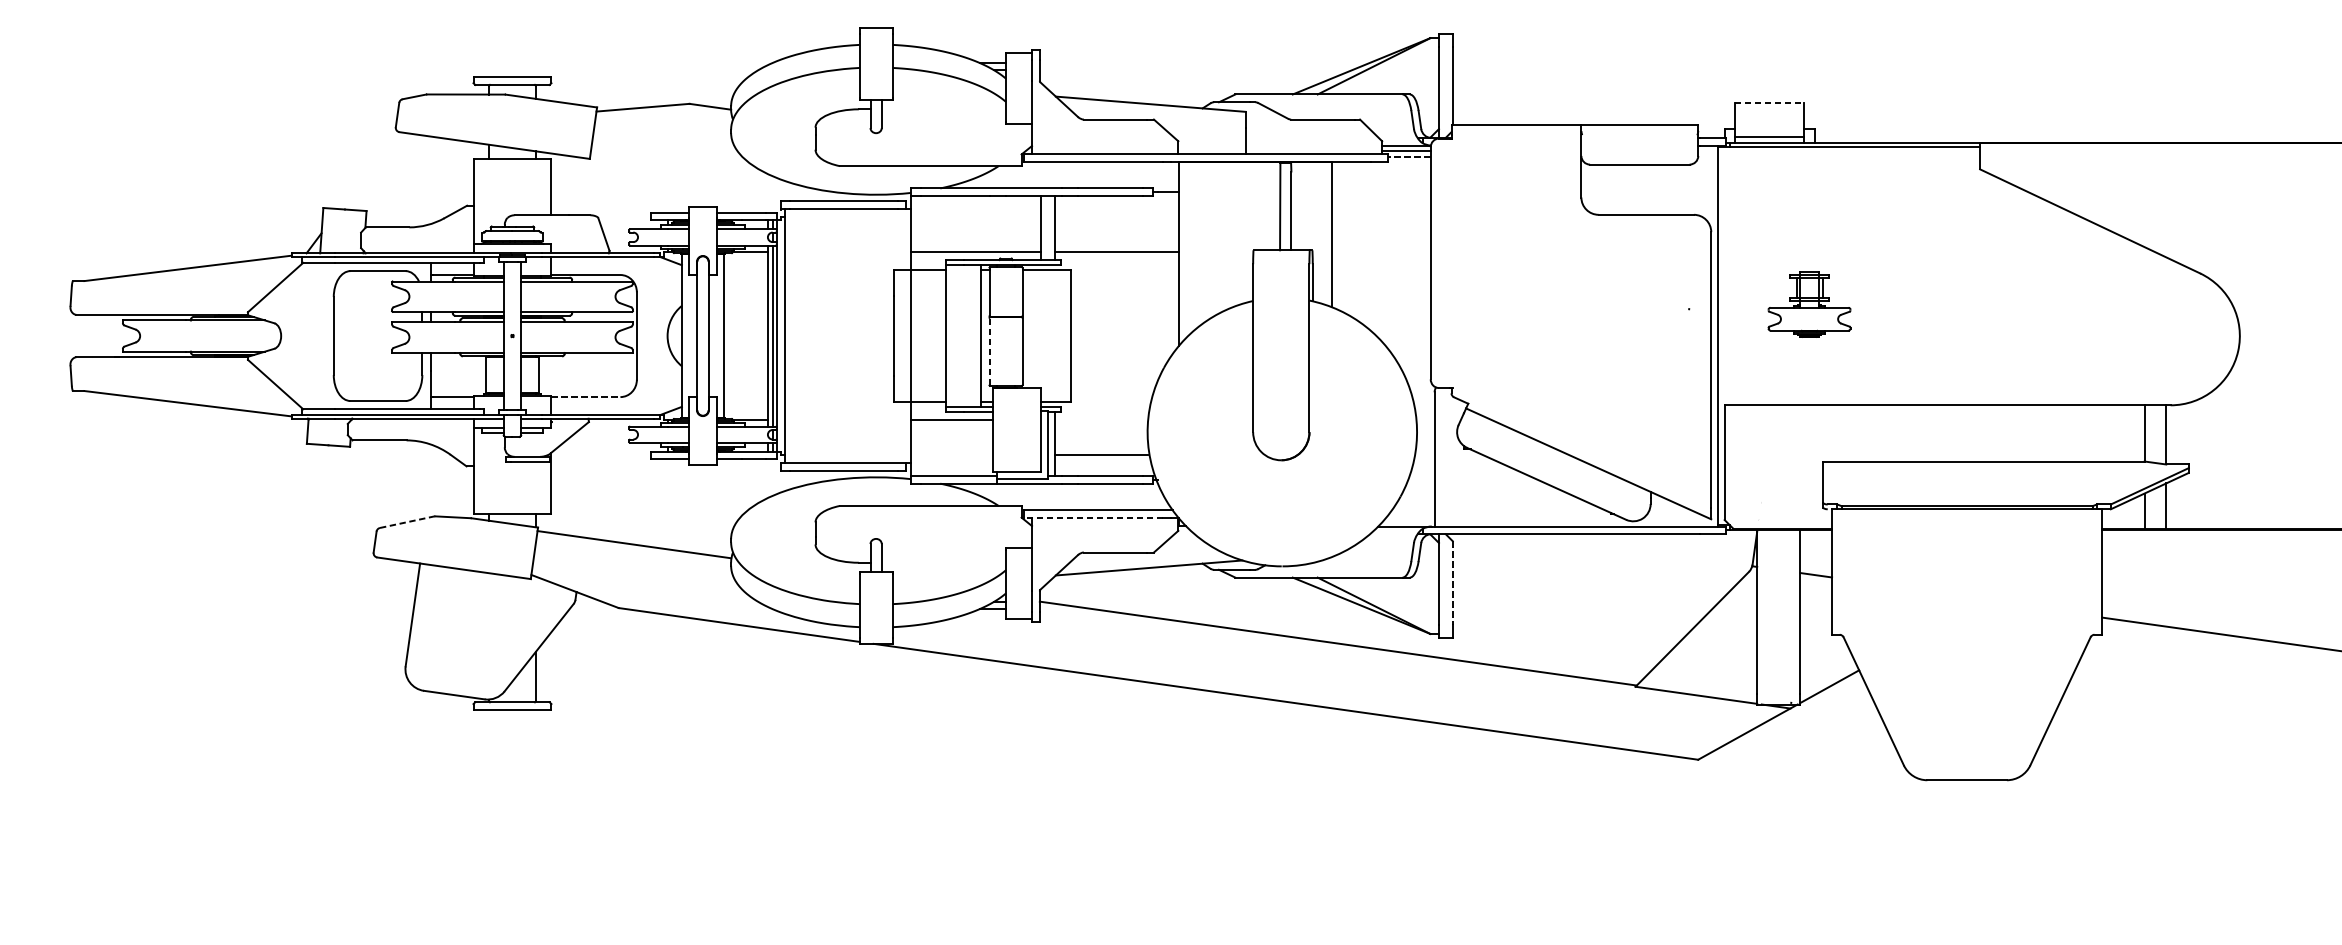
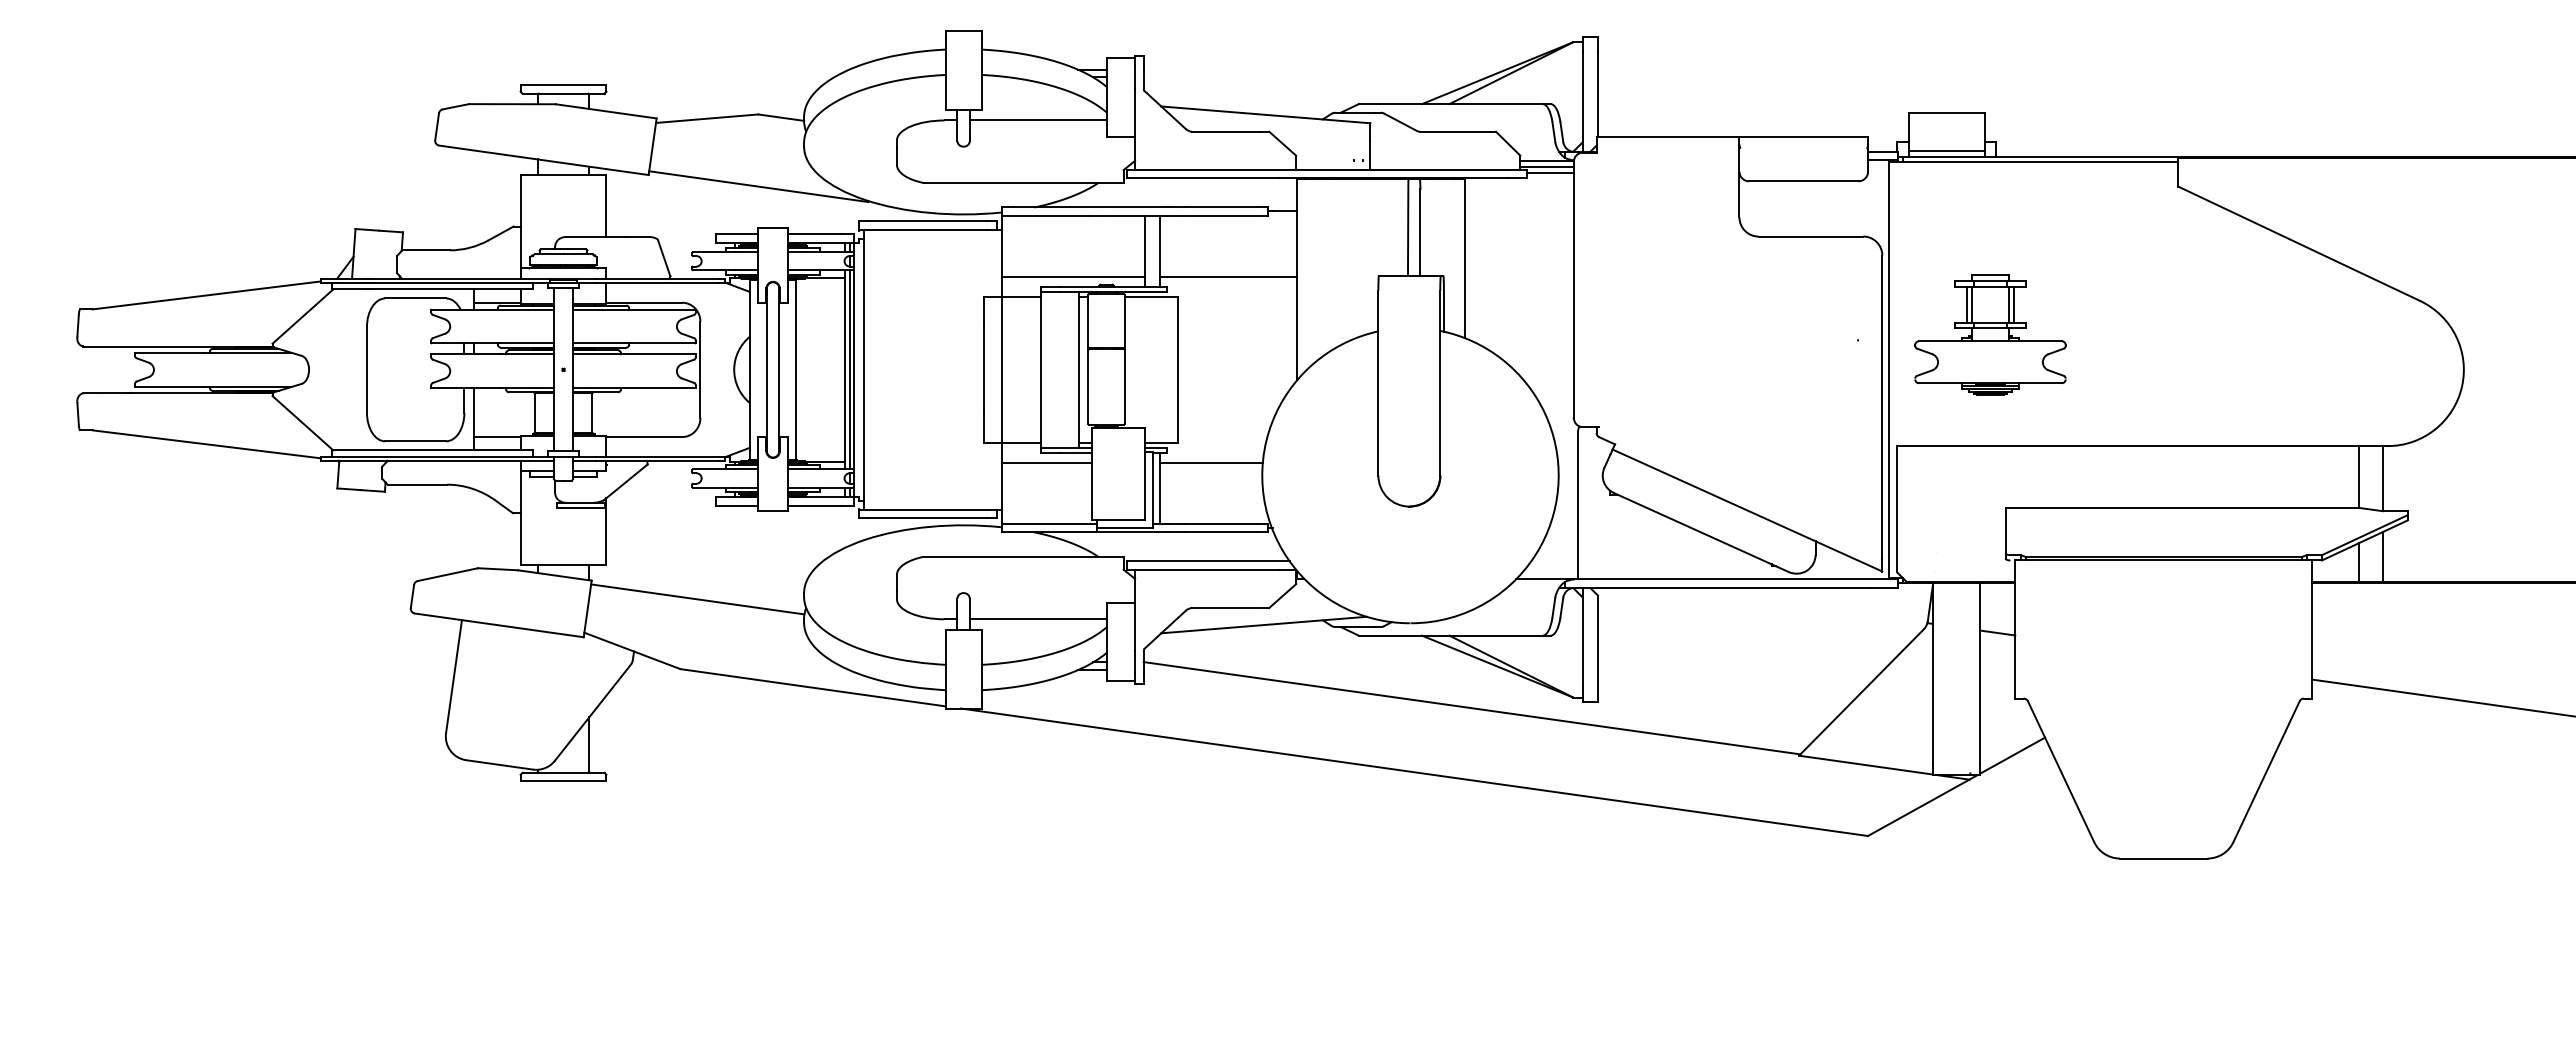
line: (1770, 102) -> (1947, 113), dashed -> solid
line: (943, 109) -> (1037, 120), added
line: (1408, 157) -> (1549, 173), dashed -> solid
line: (689, 169) -> (758, 186), added
part: (1809, 303) -> (1990, 334), size x1.67
line: (989, 351) -> (1088, 386), dashed -> solid
line: (586, 397) -> (644, 437), dashed -> solid
line: (1100, 454) -> (1210, 462), moved
line: (1093, 517) -> (1202, 569), dashed -> solid
line: (407, 522) -> (448, 574), dashed -> solid
line: (943, 562) -> (1037, 619), added
line: (1453, 583) -> (1598, 642), dashed -> solid

